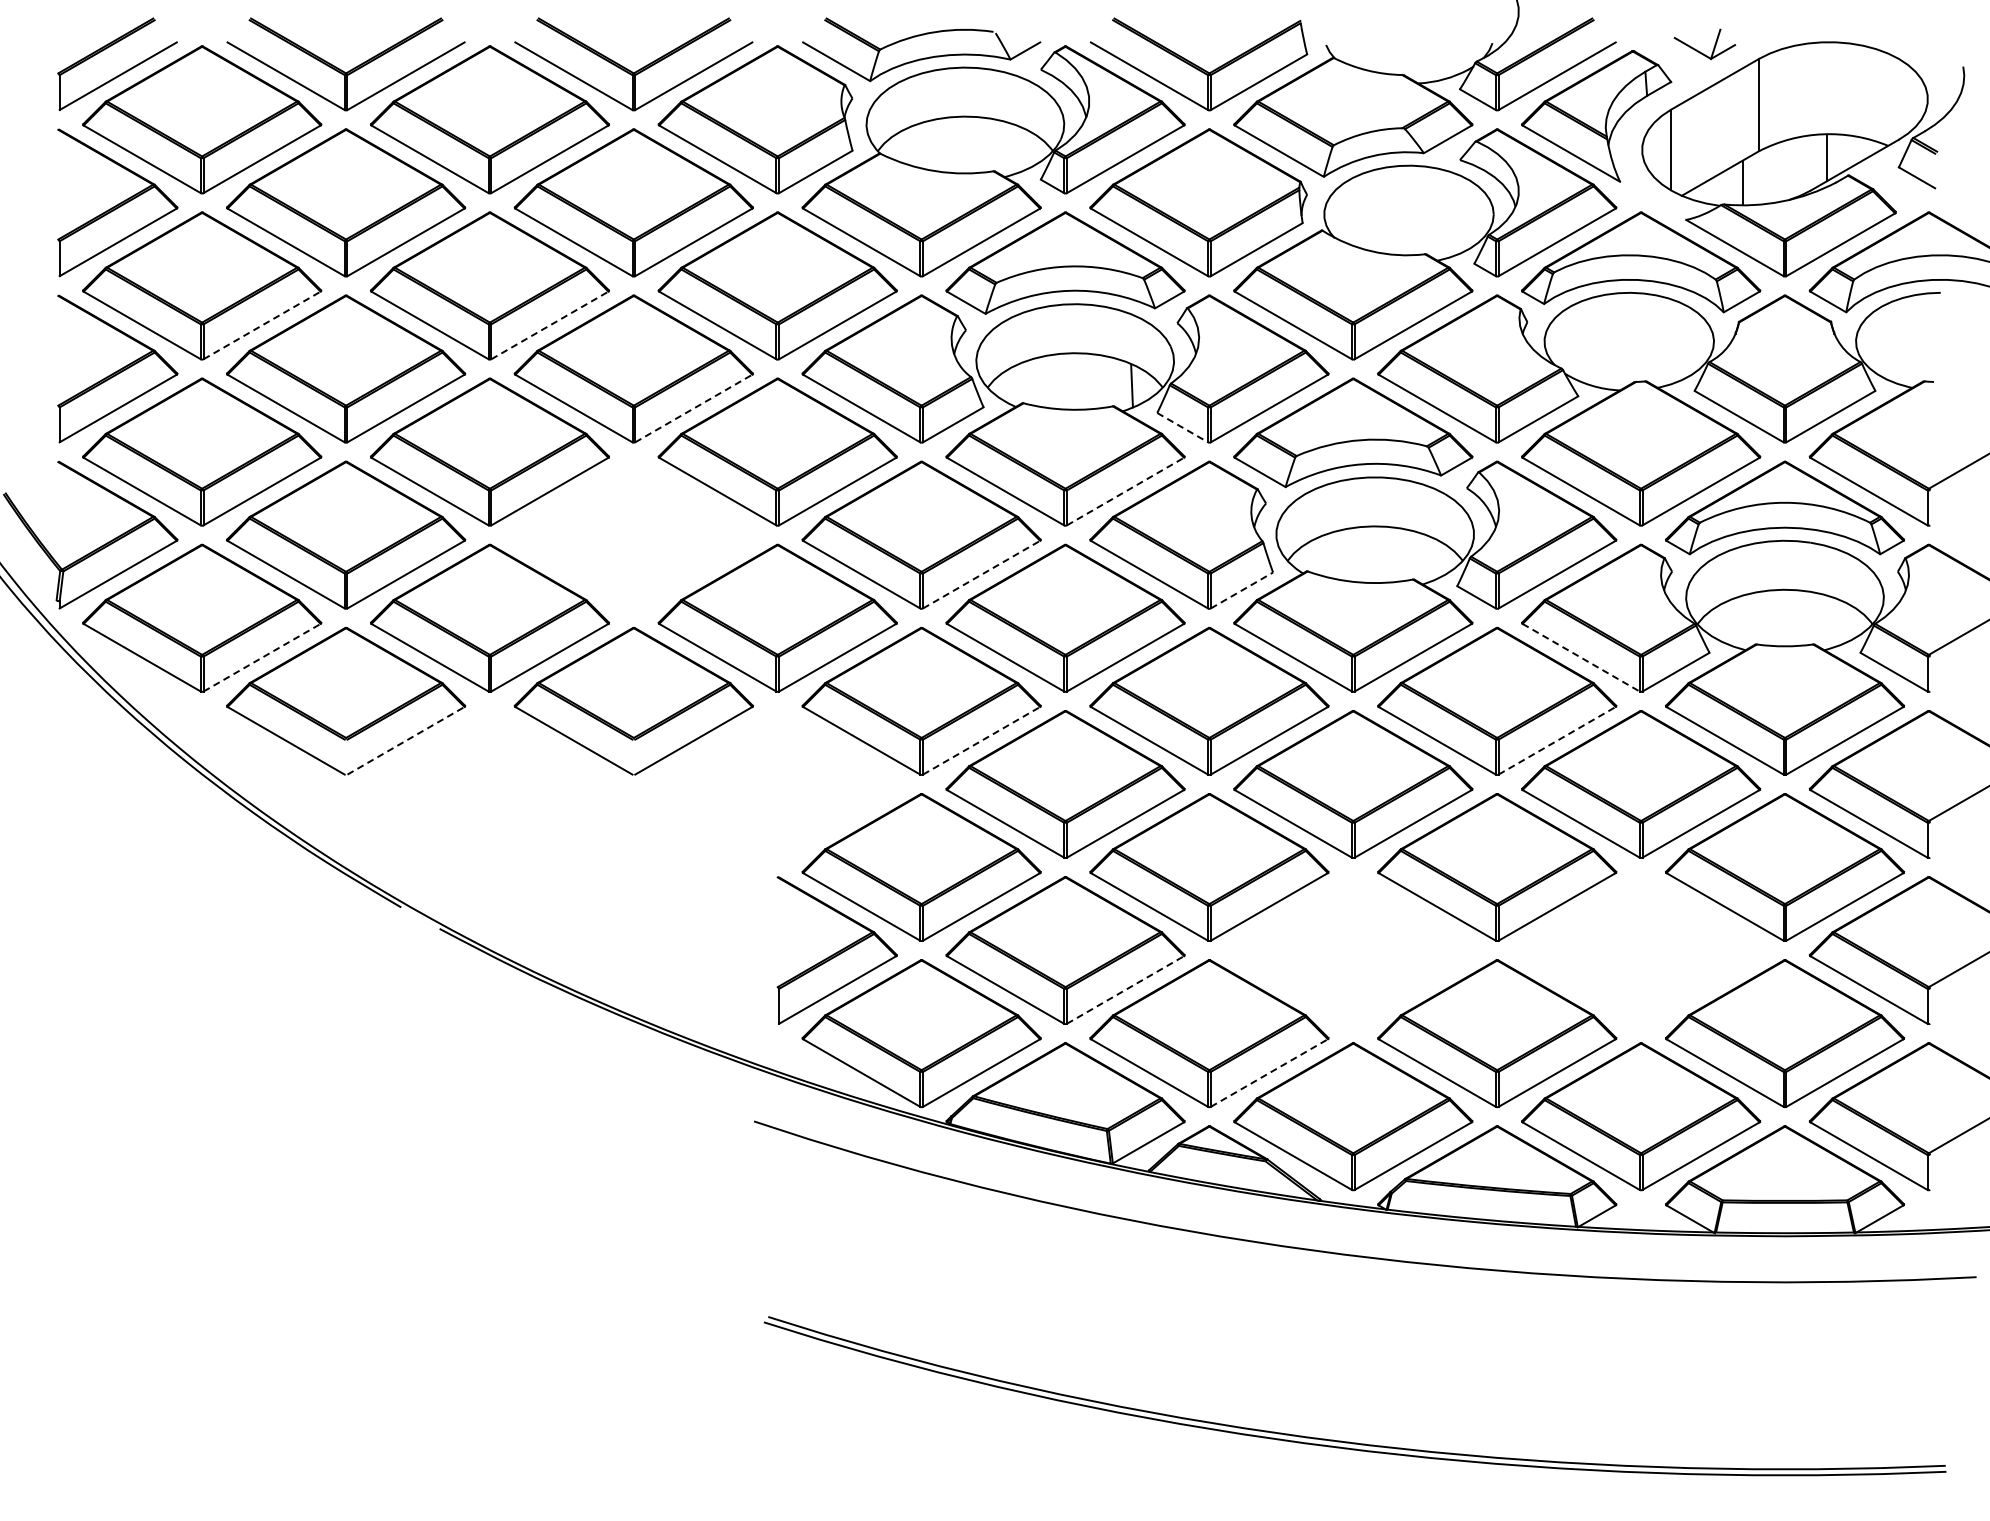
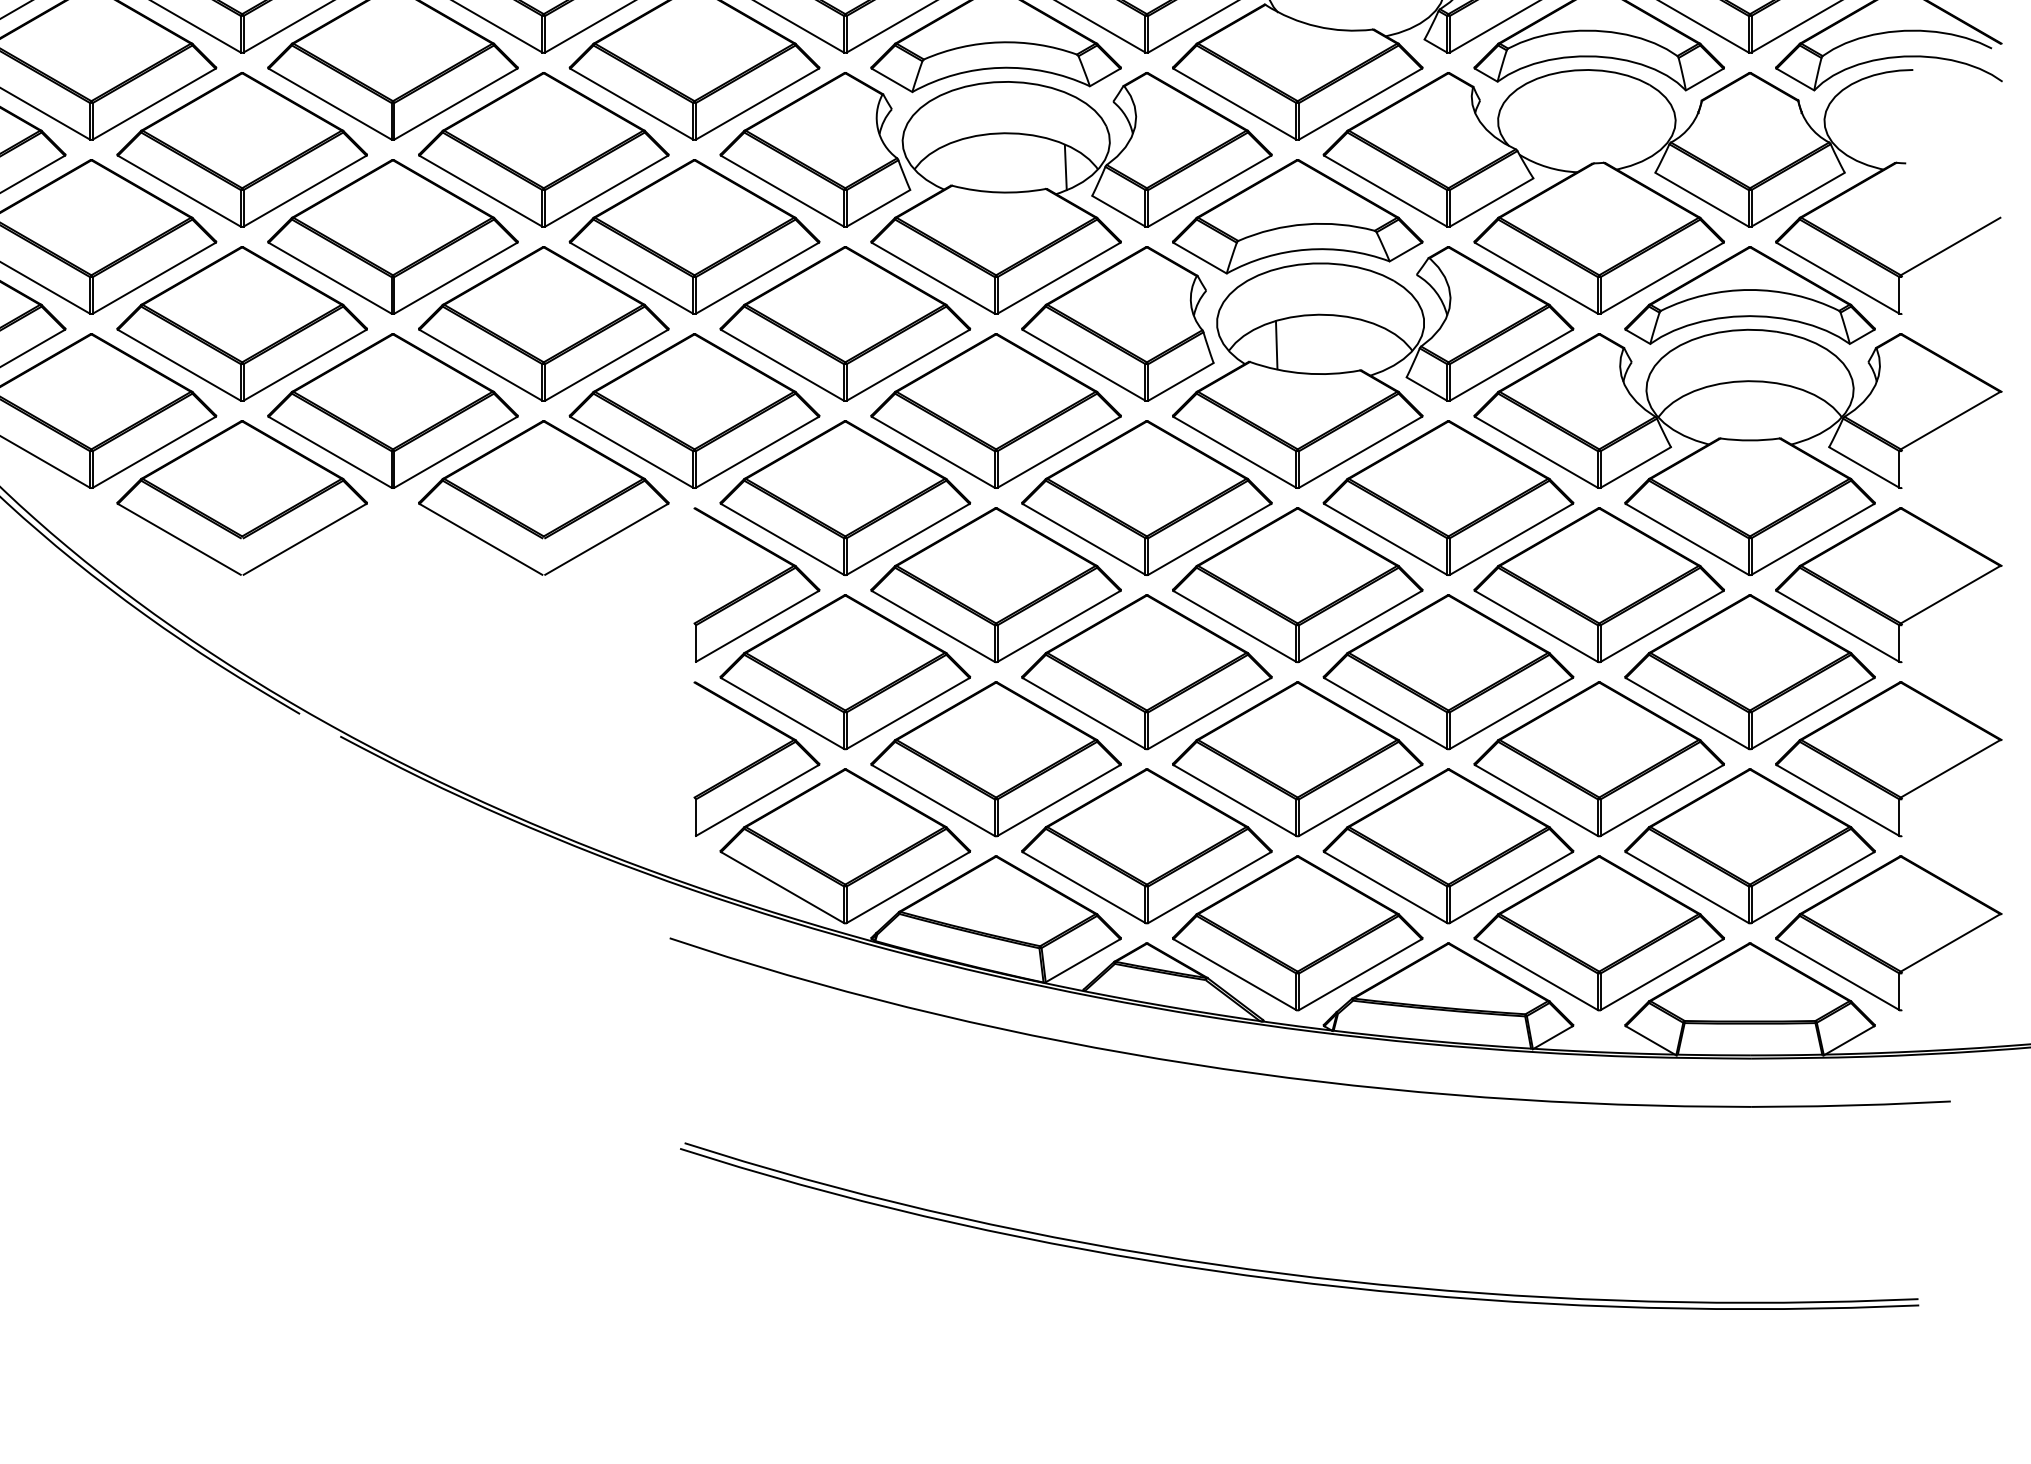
line: (262, 325) -> (154, 104), dashed -> solid
line: (549, 325) -> (455, 104), dashed -> solid
line: (693, 408) -> (606, 191), dashed -> solid
line: (1183, 427) -> (1119, 211), dashed -> solid
line: (1125, 491) -> (1058, 278), dashed -> solid
part: (633, 534) -> (543, 323), added
line: (1333, 555) -> (1276, 345), added
line: (981, 574) -> (908, 365), dashed -> solid
line: (1241, 590) -> (1180, 381), dashed -> solid
line: (262, 657) -> (154, 452), dashed -> solid
line: (1581, 657) -> (1536, 452), dashed -> solid
line: (406, 740) -> (305, 539), dashed -> solid
line: (981, 740) -> (908, 539), dashed -> solid
line: (1557, 740) -> (1511, 539), dashed -> solid
part: (836, 784) -> (756, 585), added
part: (1353, 950) -> (1297, 759), added
part: (1641, 950) -> (1599, 759), added
line: (1125, 989) -> (1058, 800), dashed -> solid
line: (1269, 1073) -> (1209, 888), dashed -> solid

